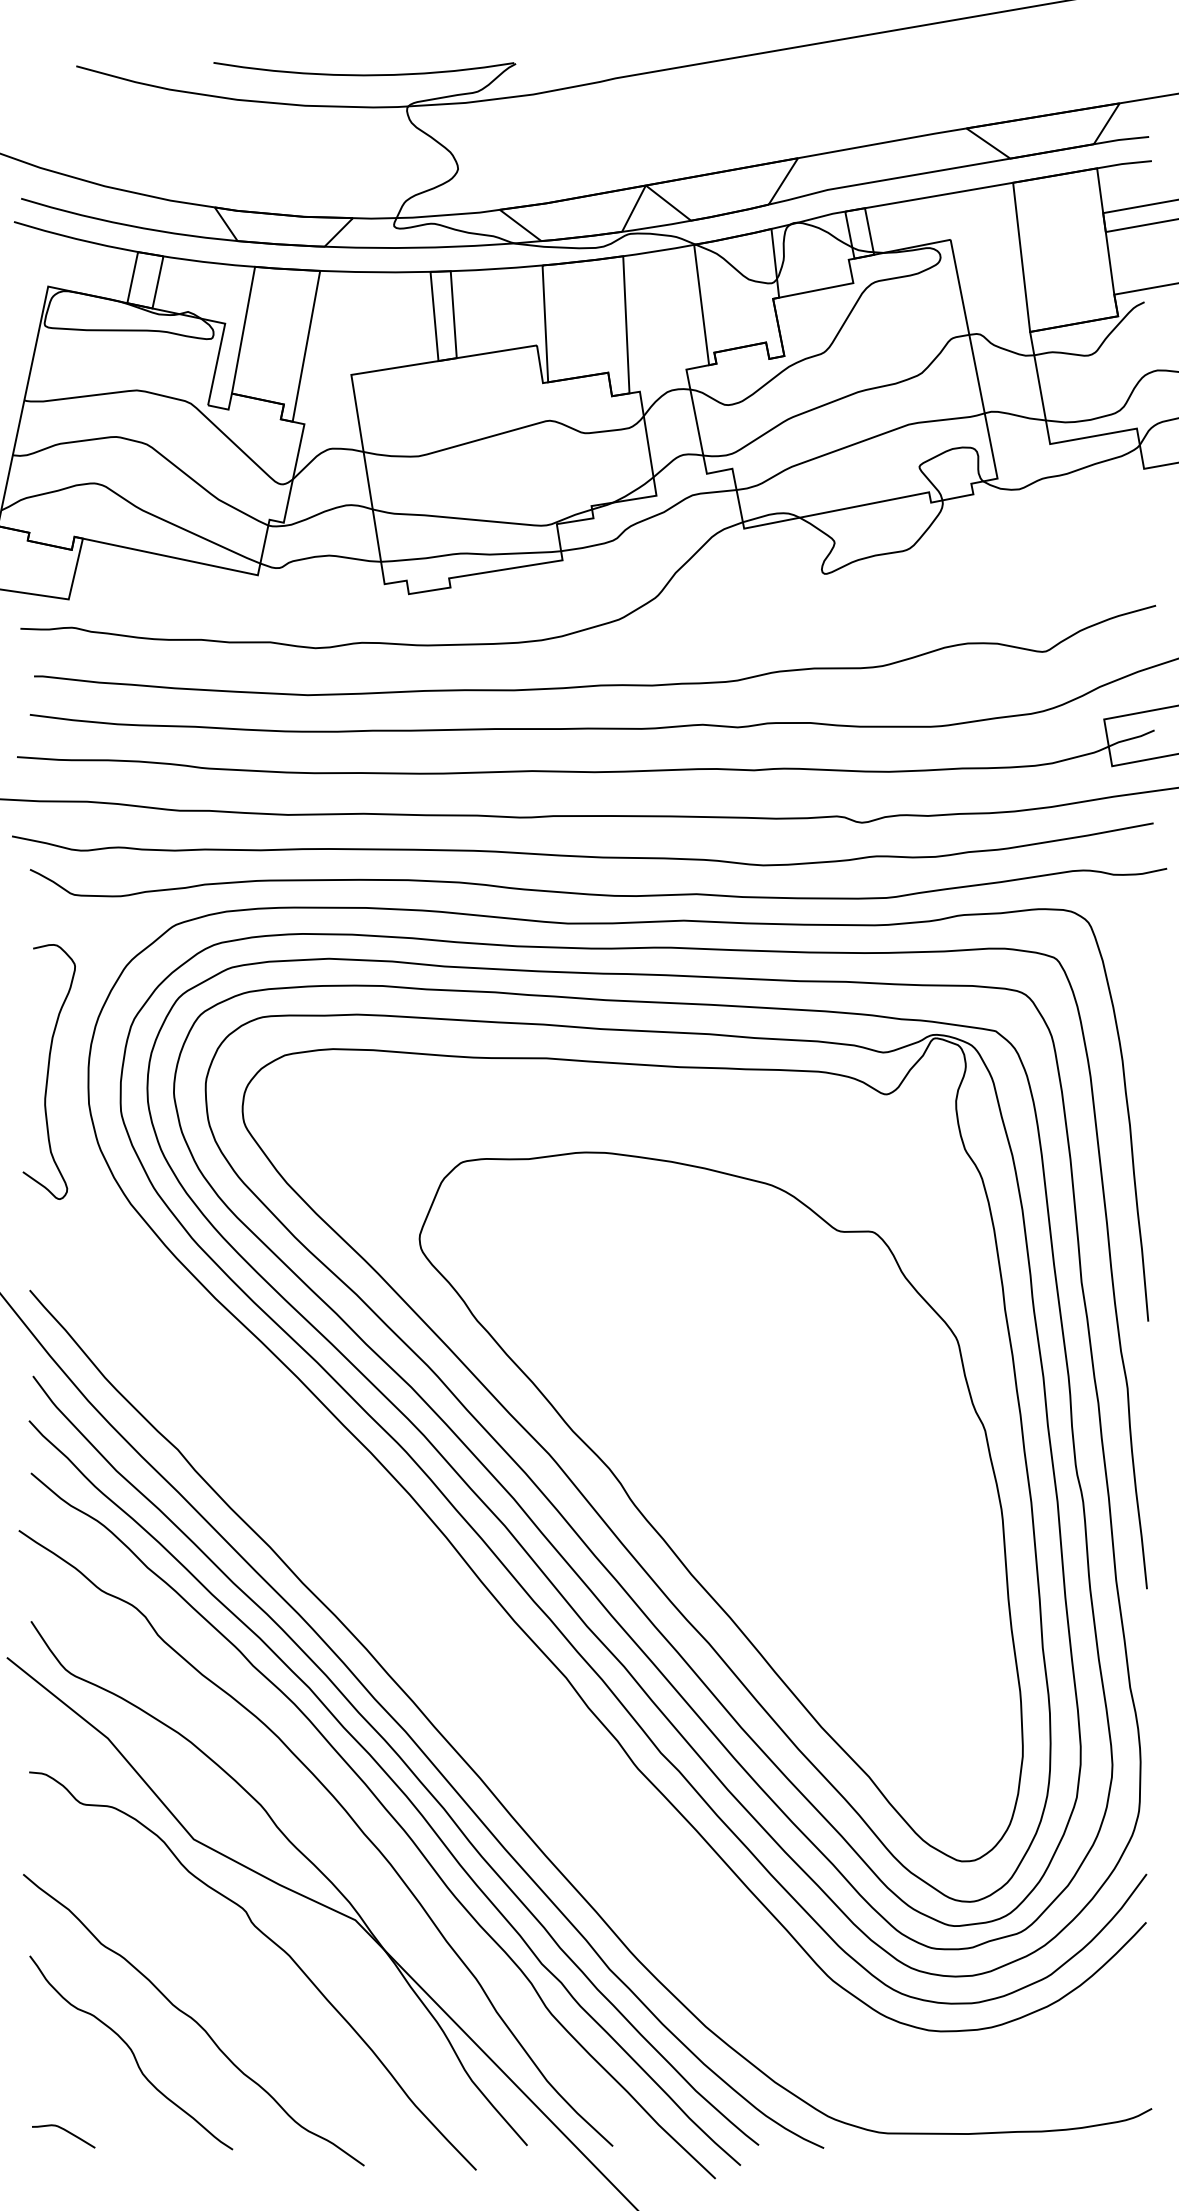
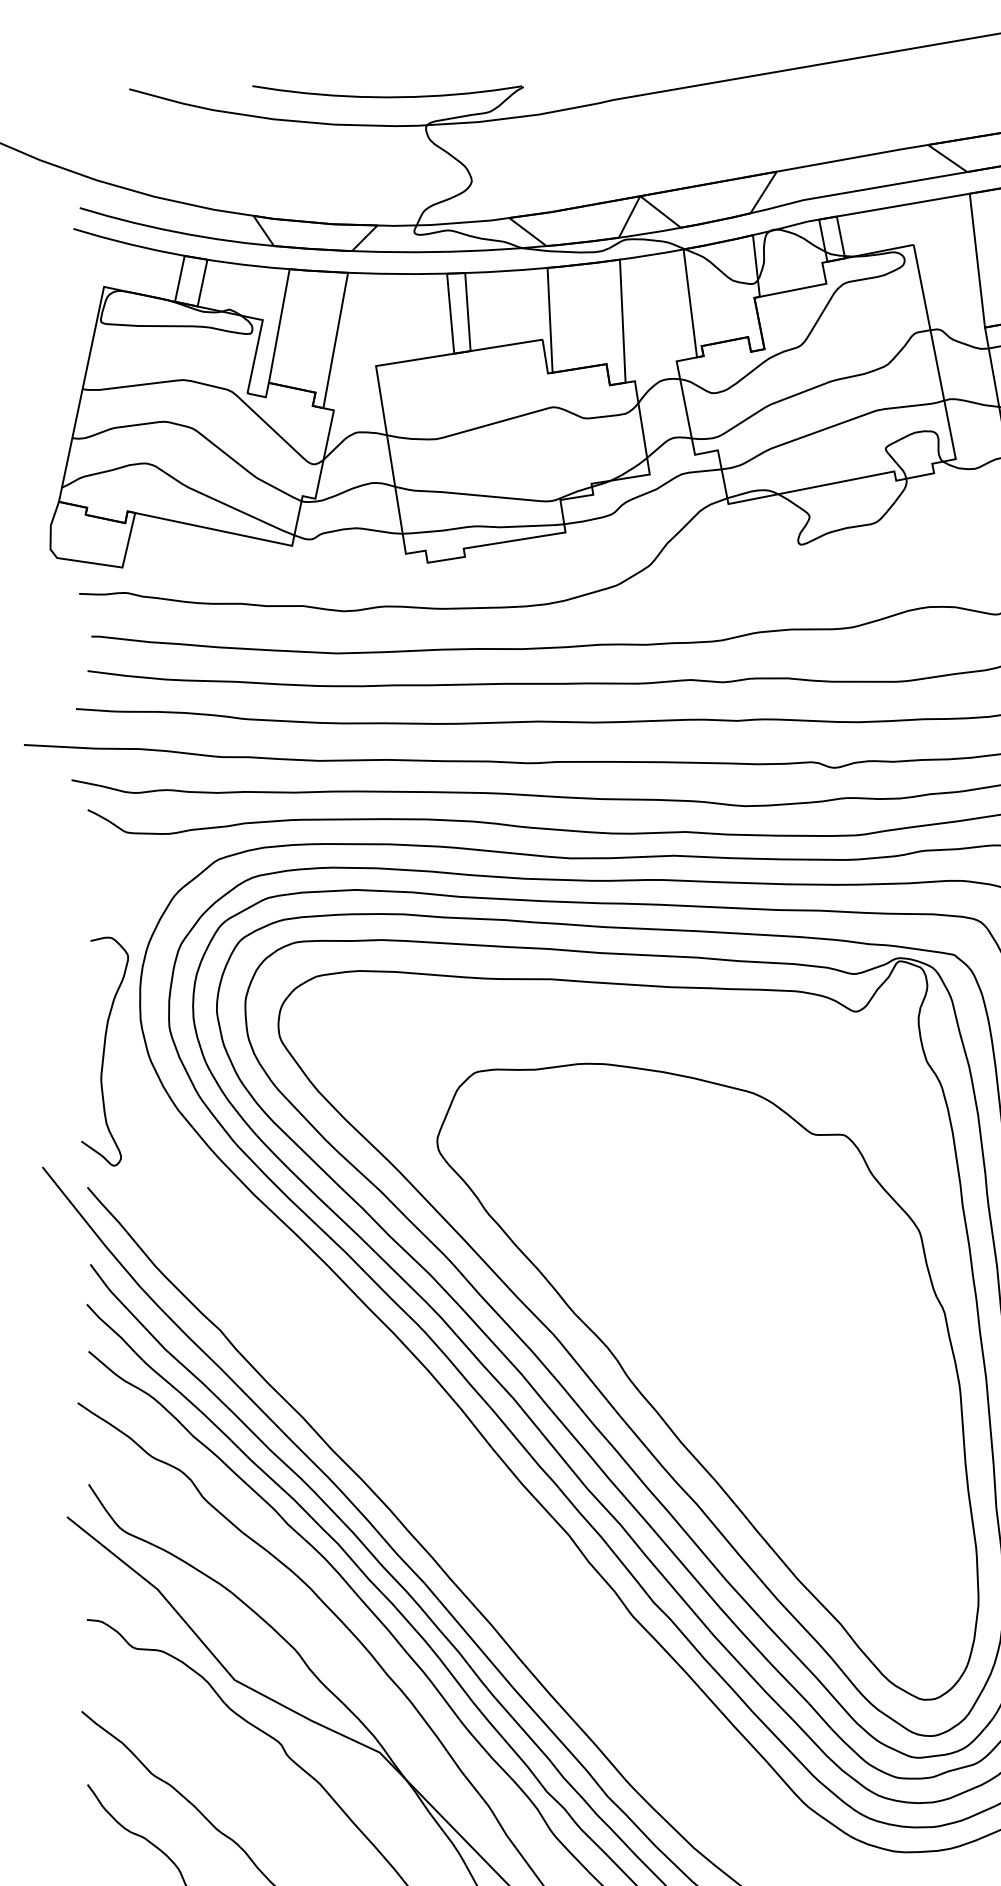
curve: (48, 1071) -> (104, 1051), moved

